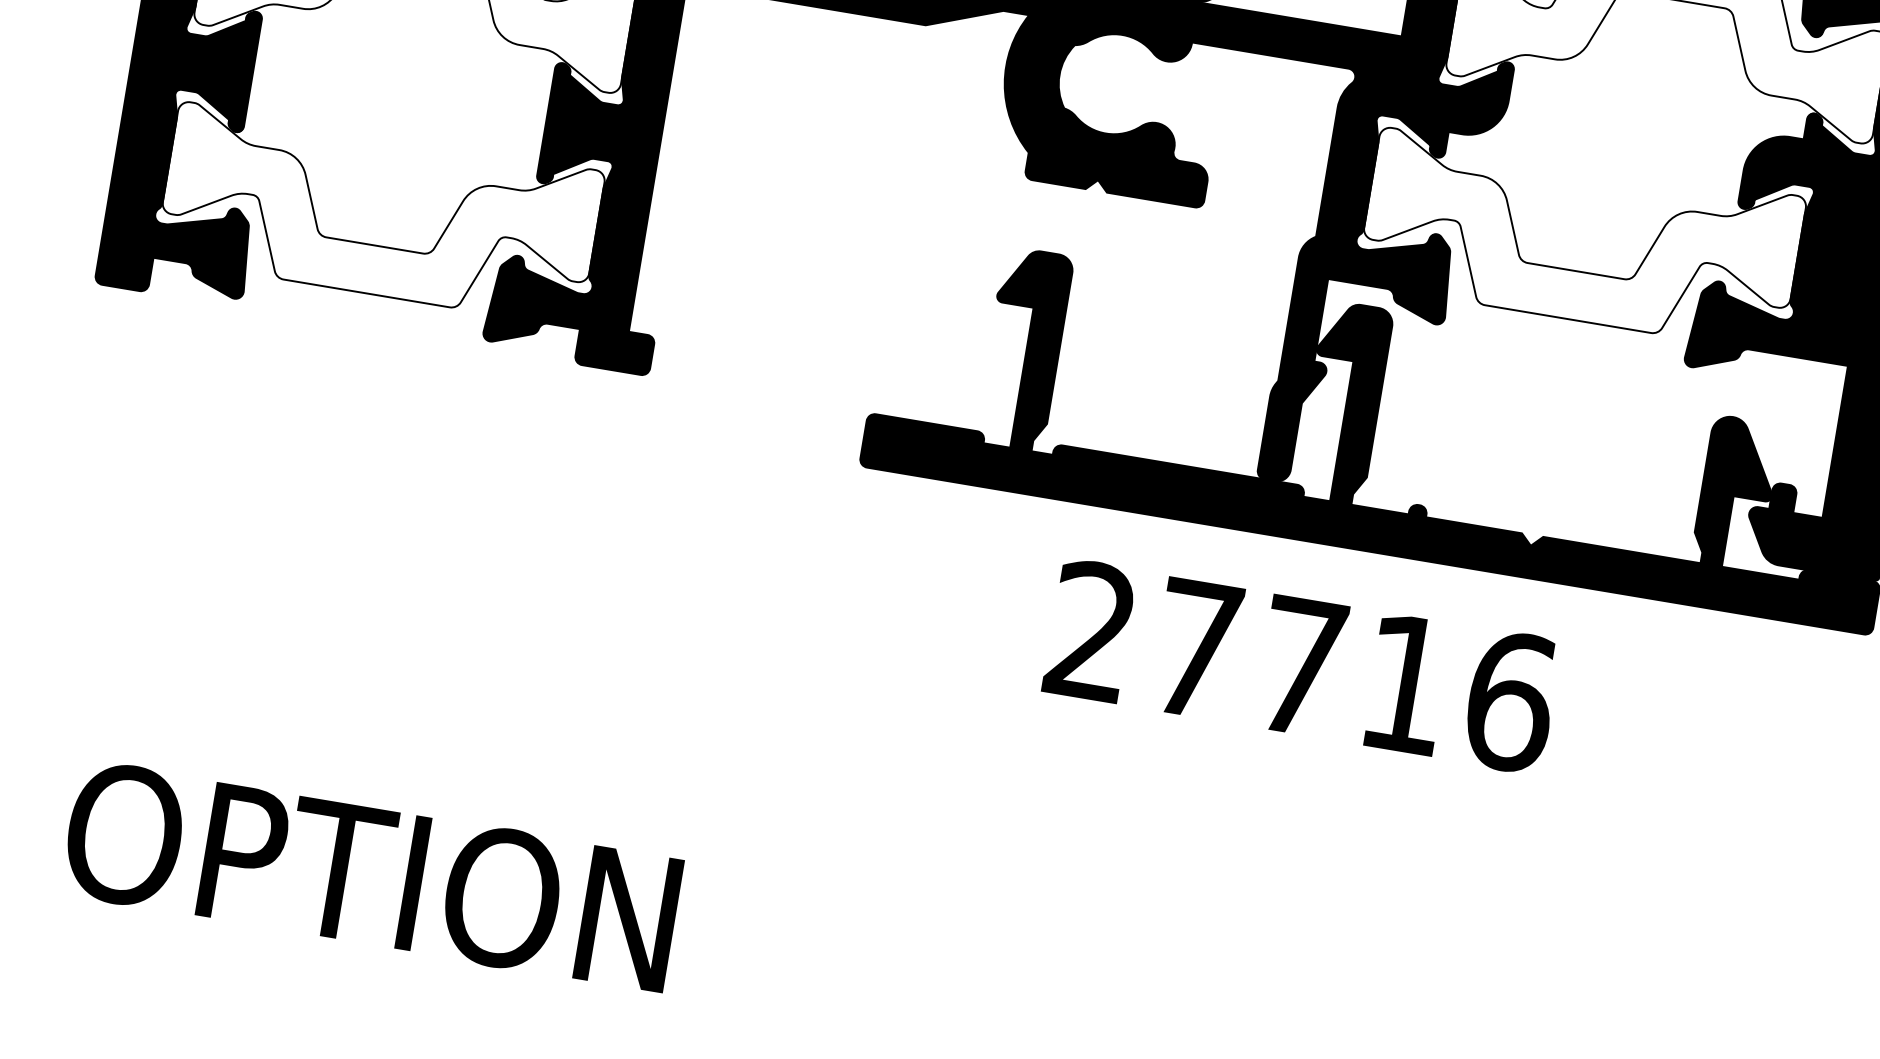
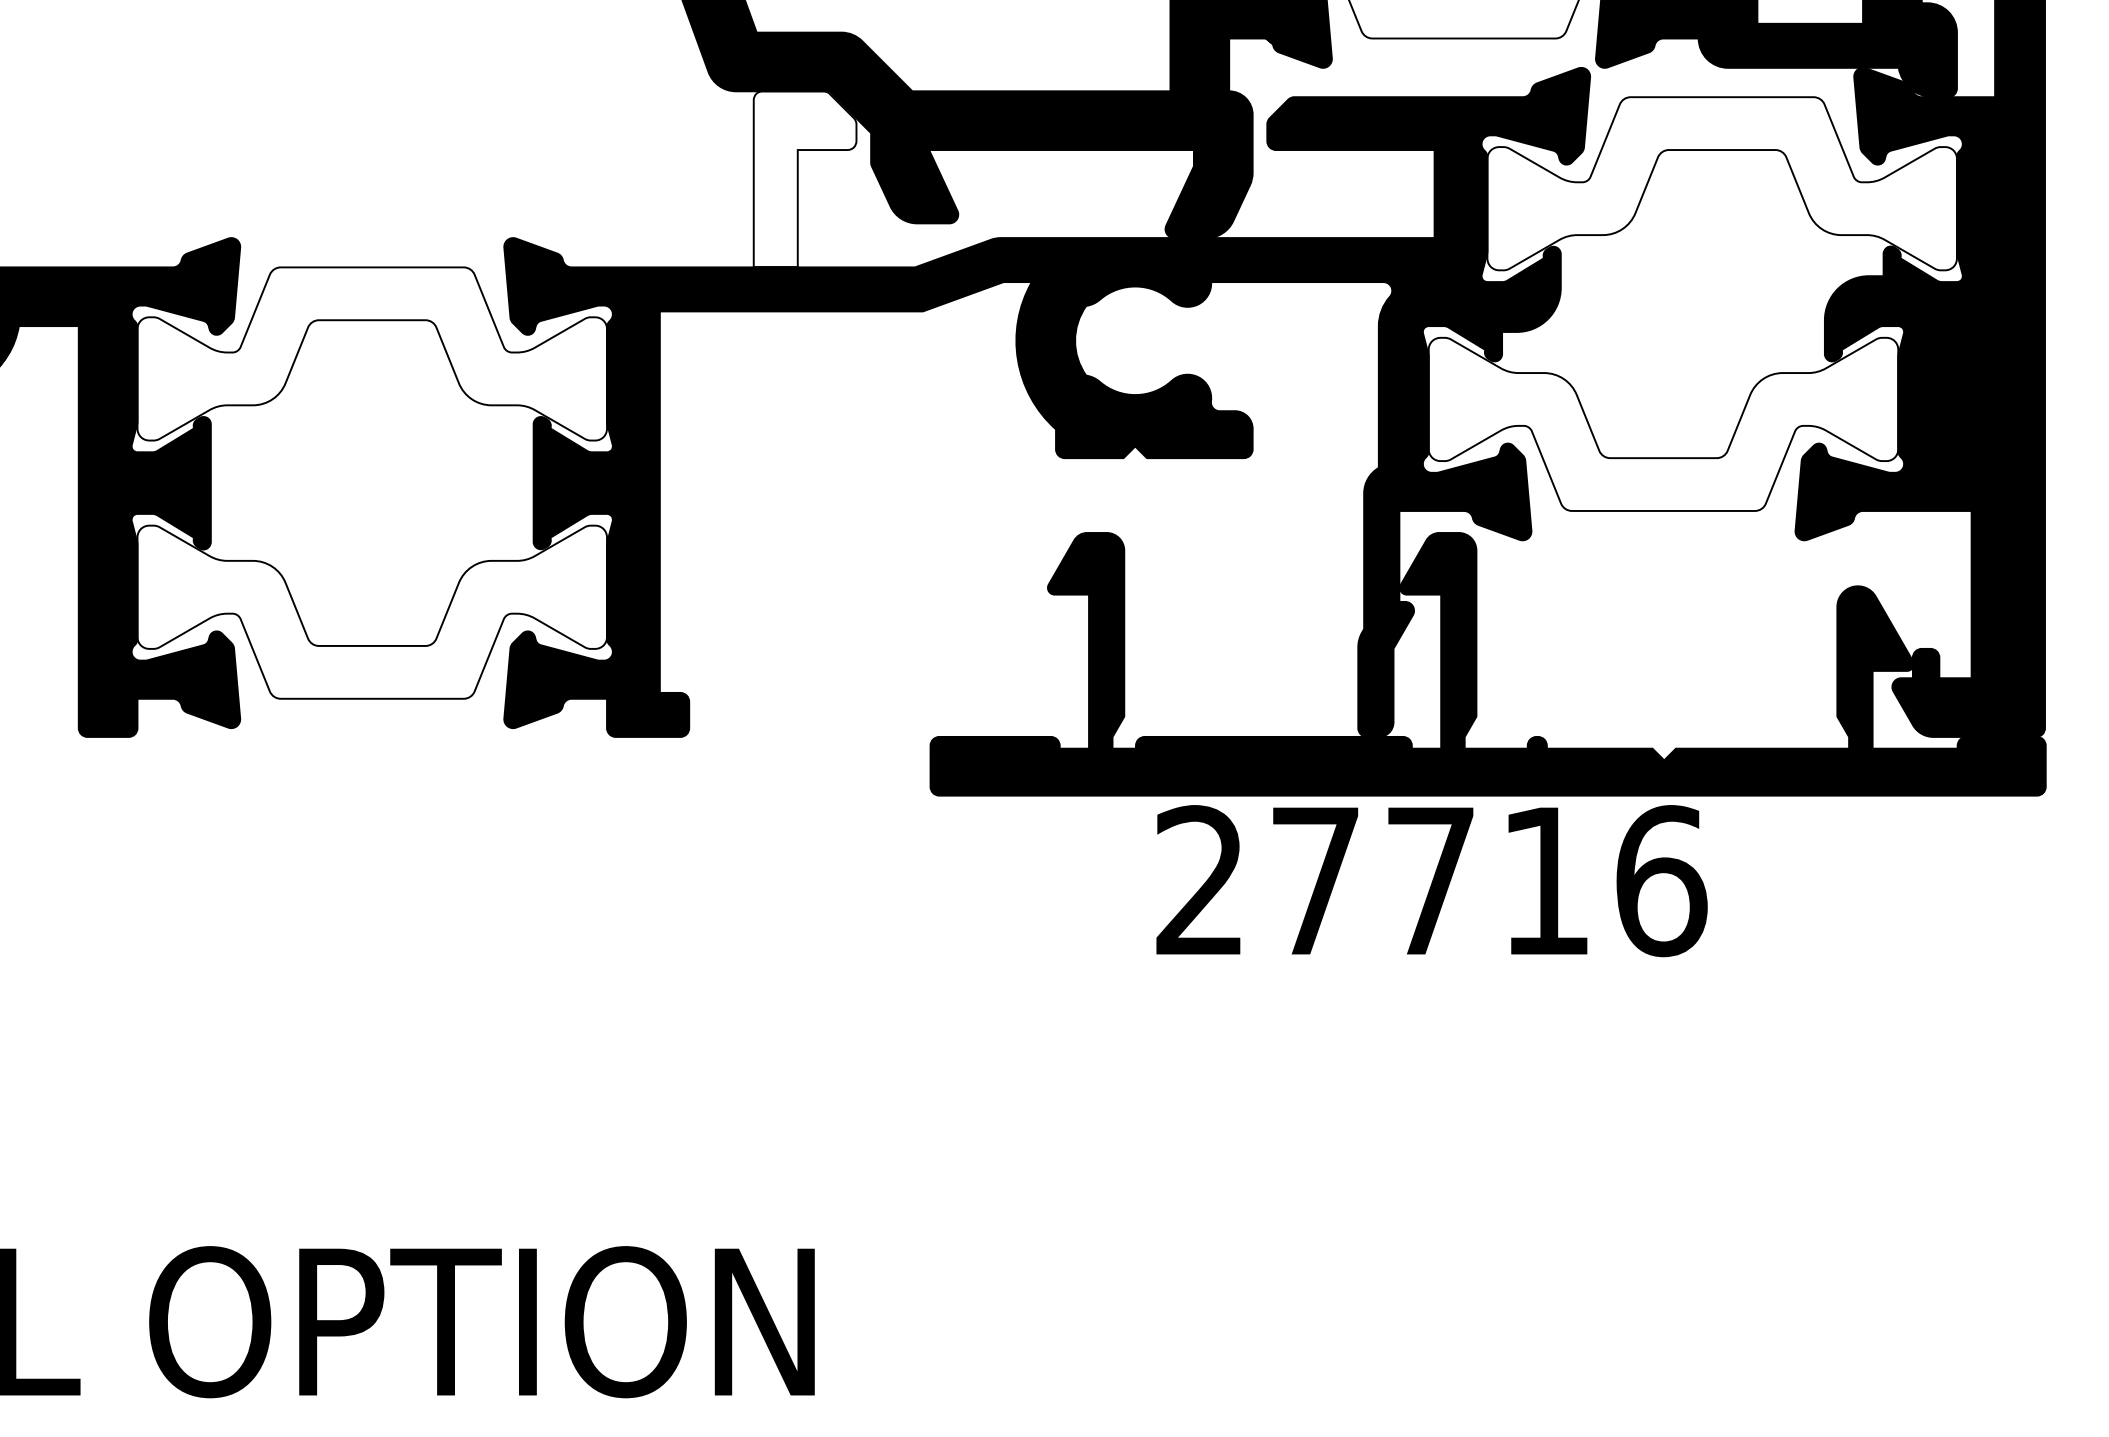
text: (1301, 667) -> (1431, 881), moved

